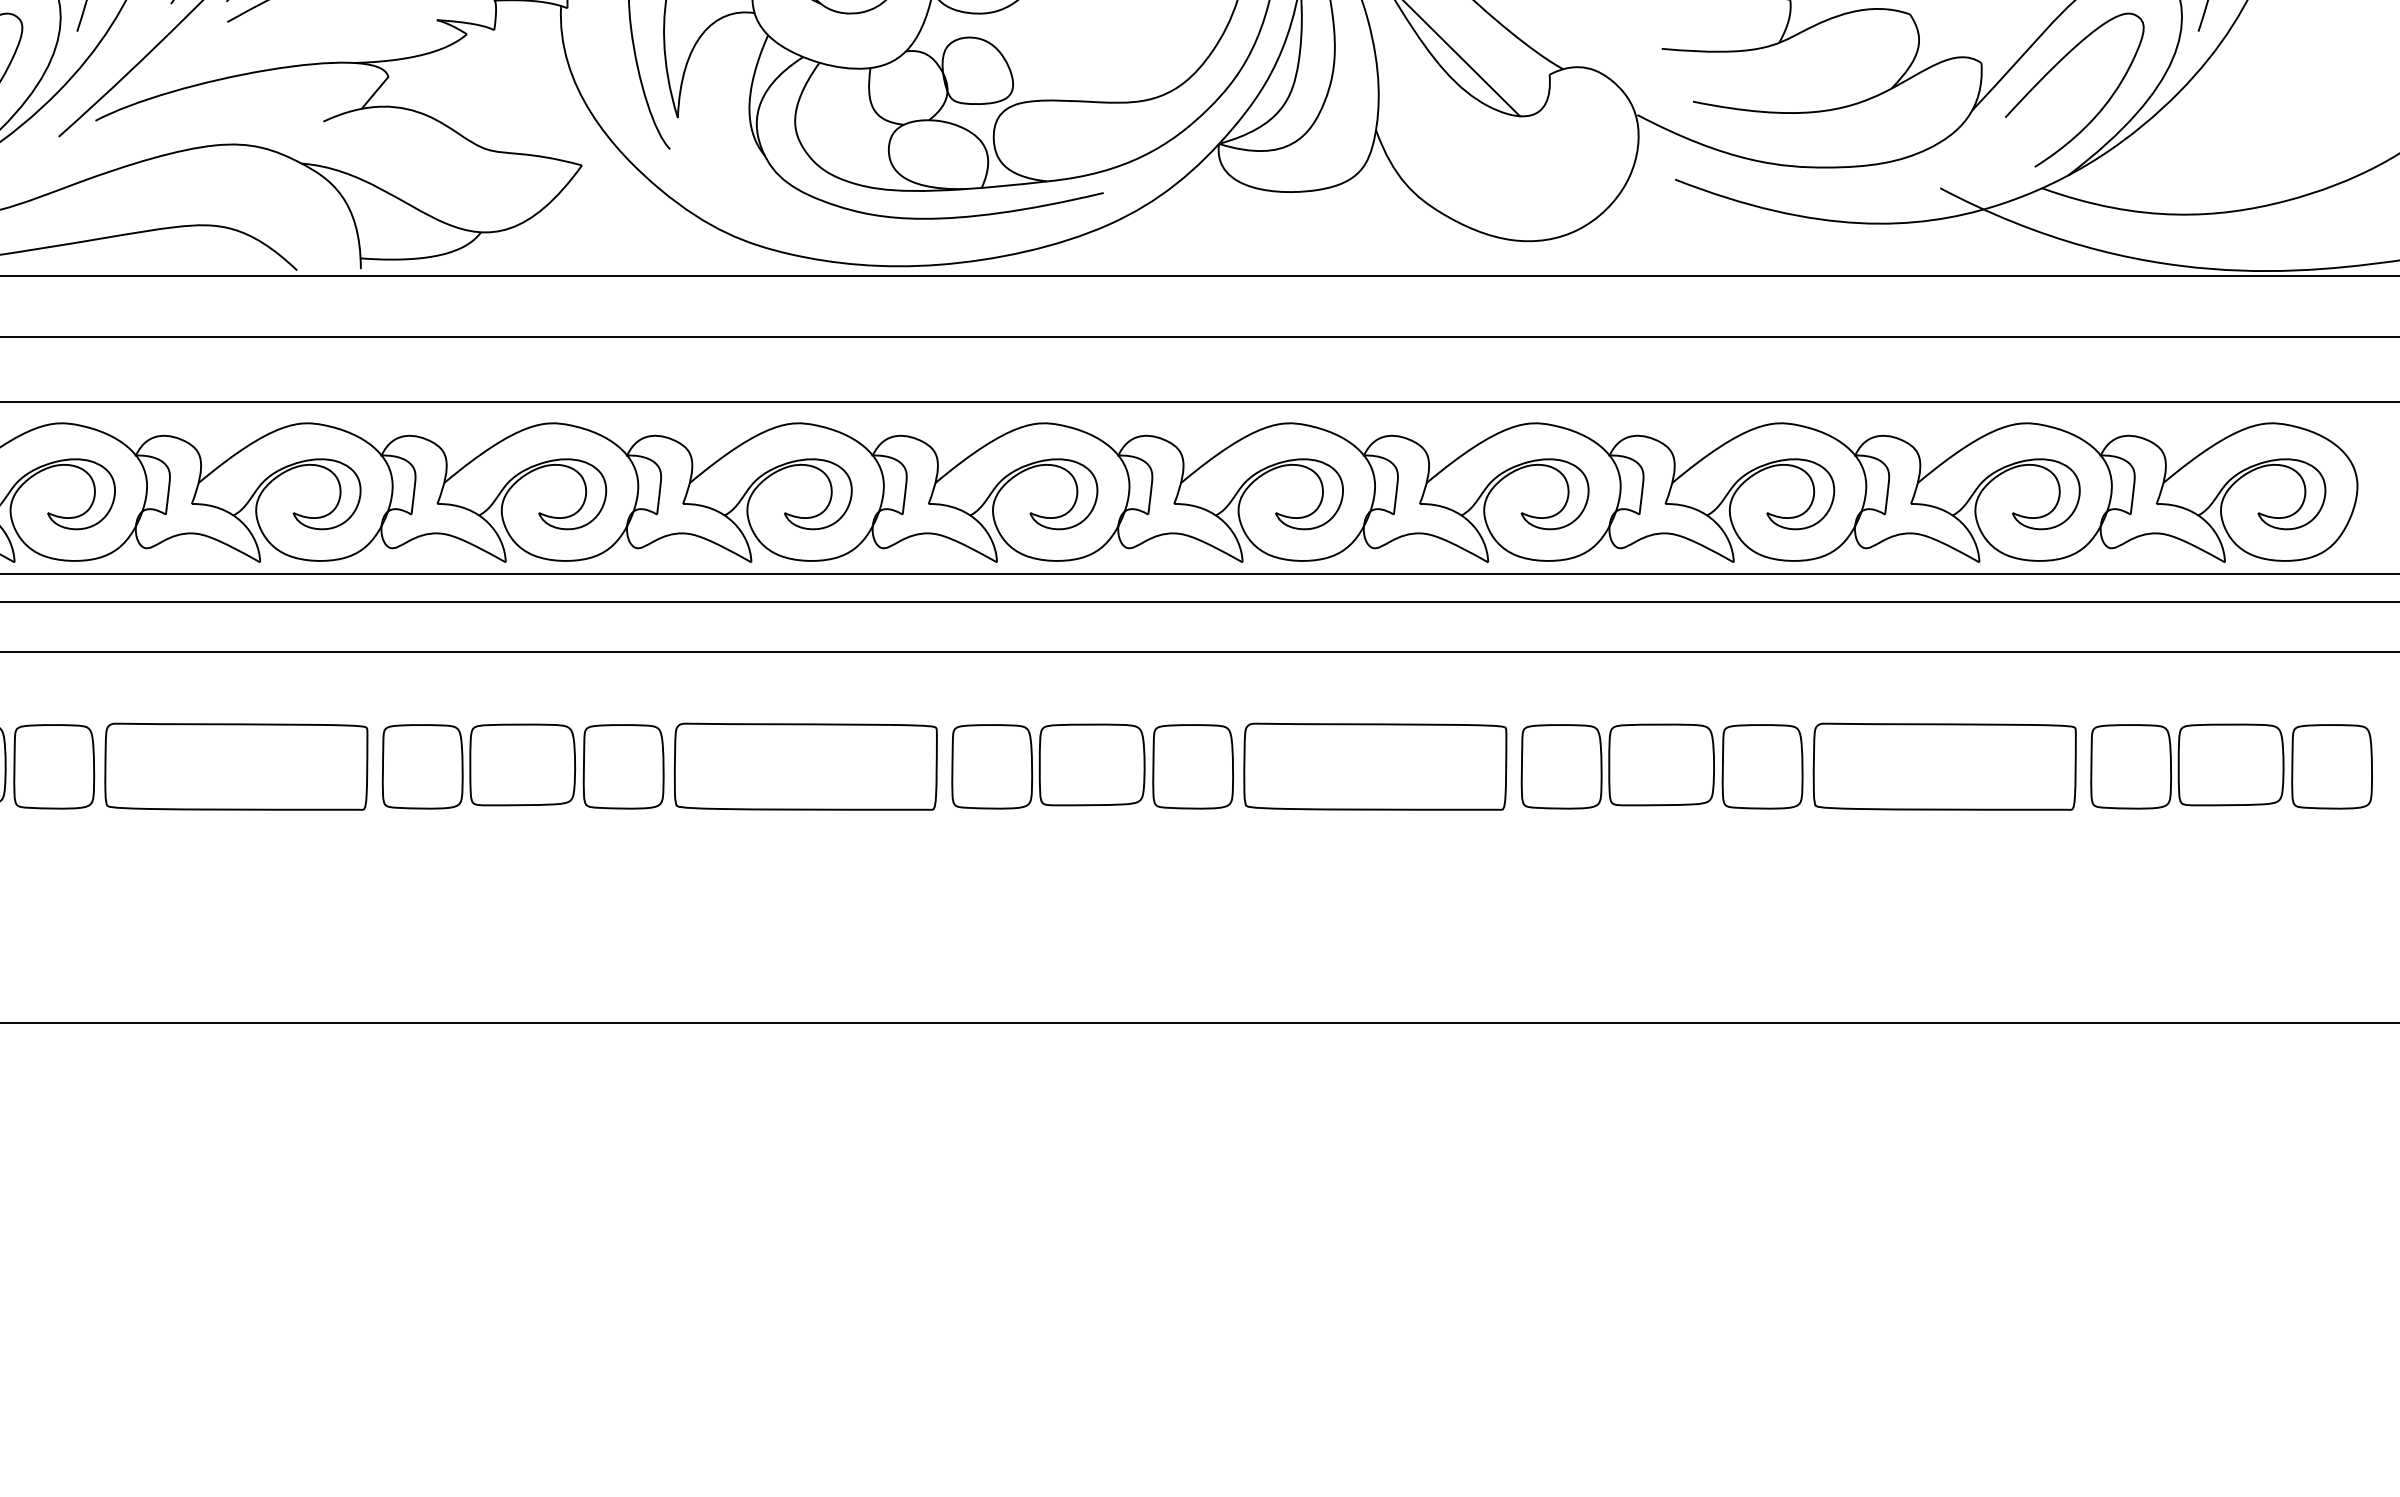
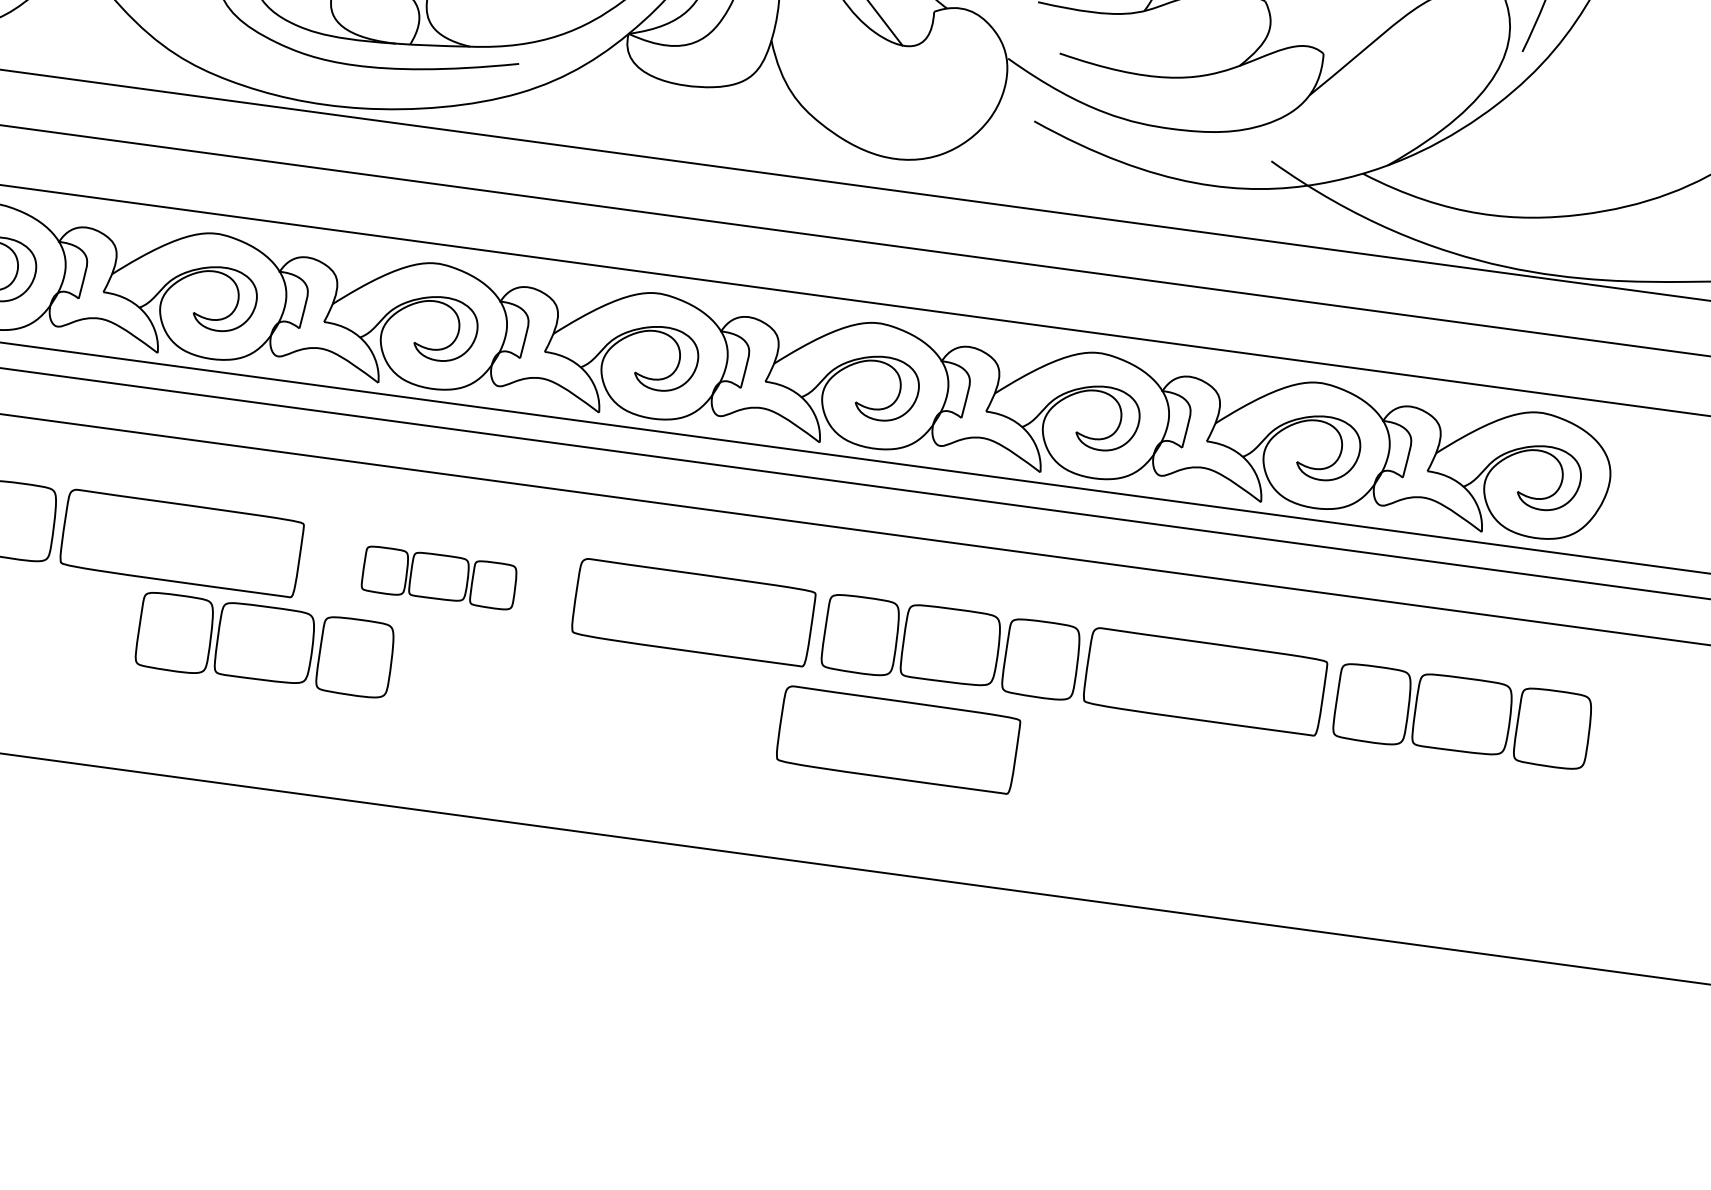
curve: (2053, 68) -> (1387, 67), removed
part: (1092, 766) -> (439, 577), size x0.6
part: (911, 865) -> (264, 644), added
part: (1617, 875) -> (897, 739), added

